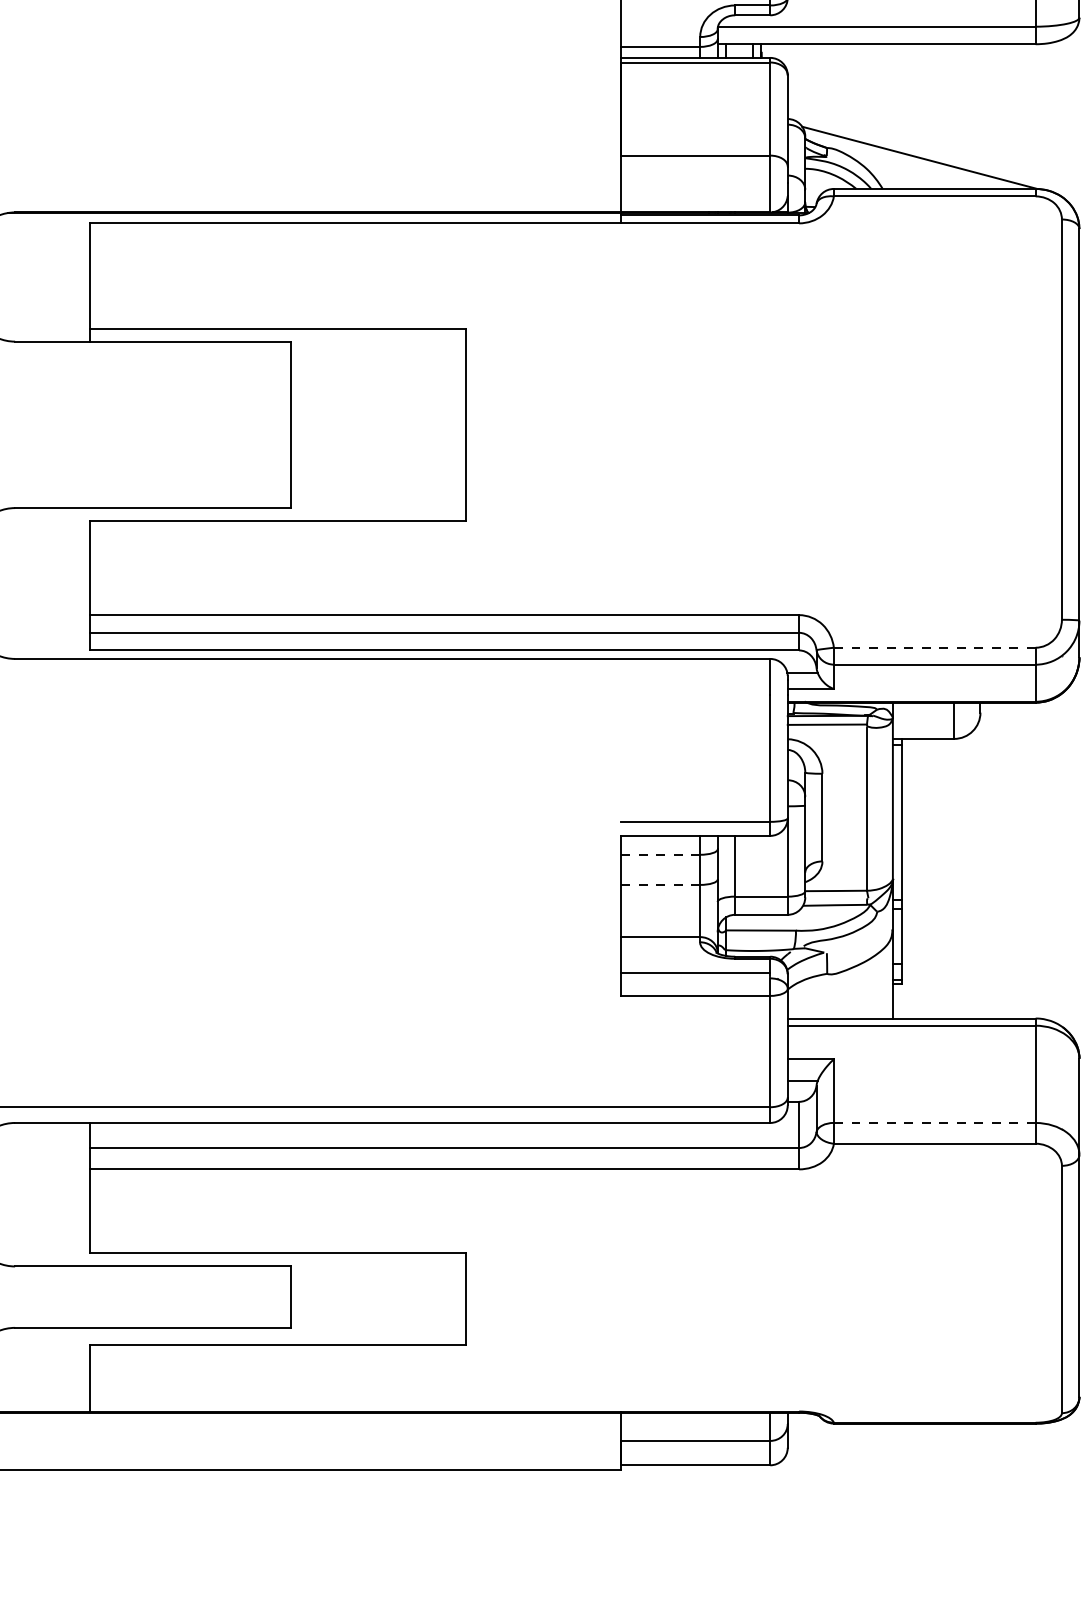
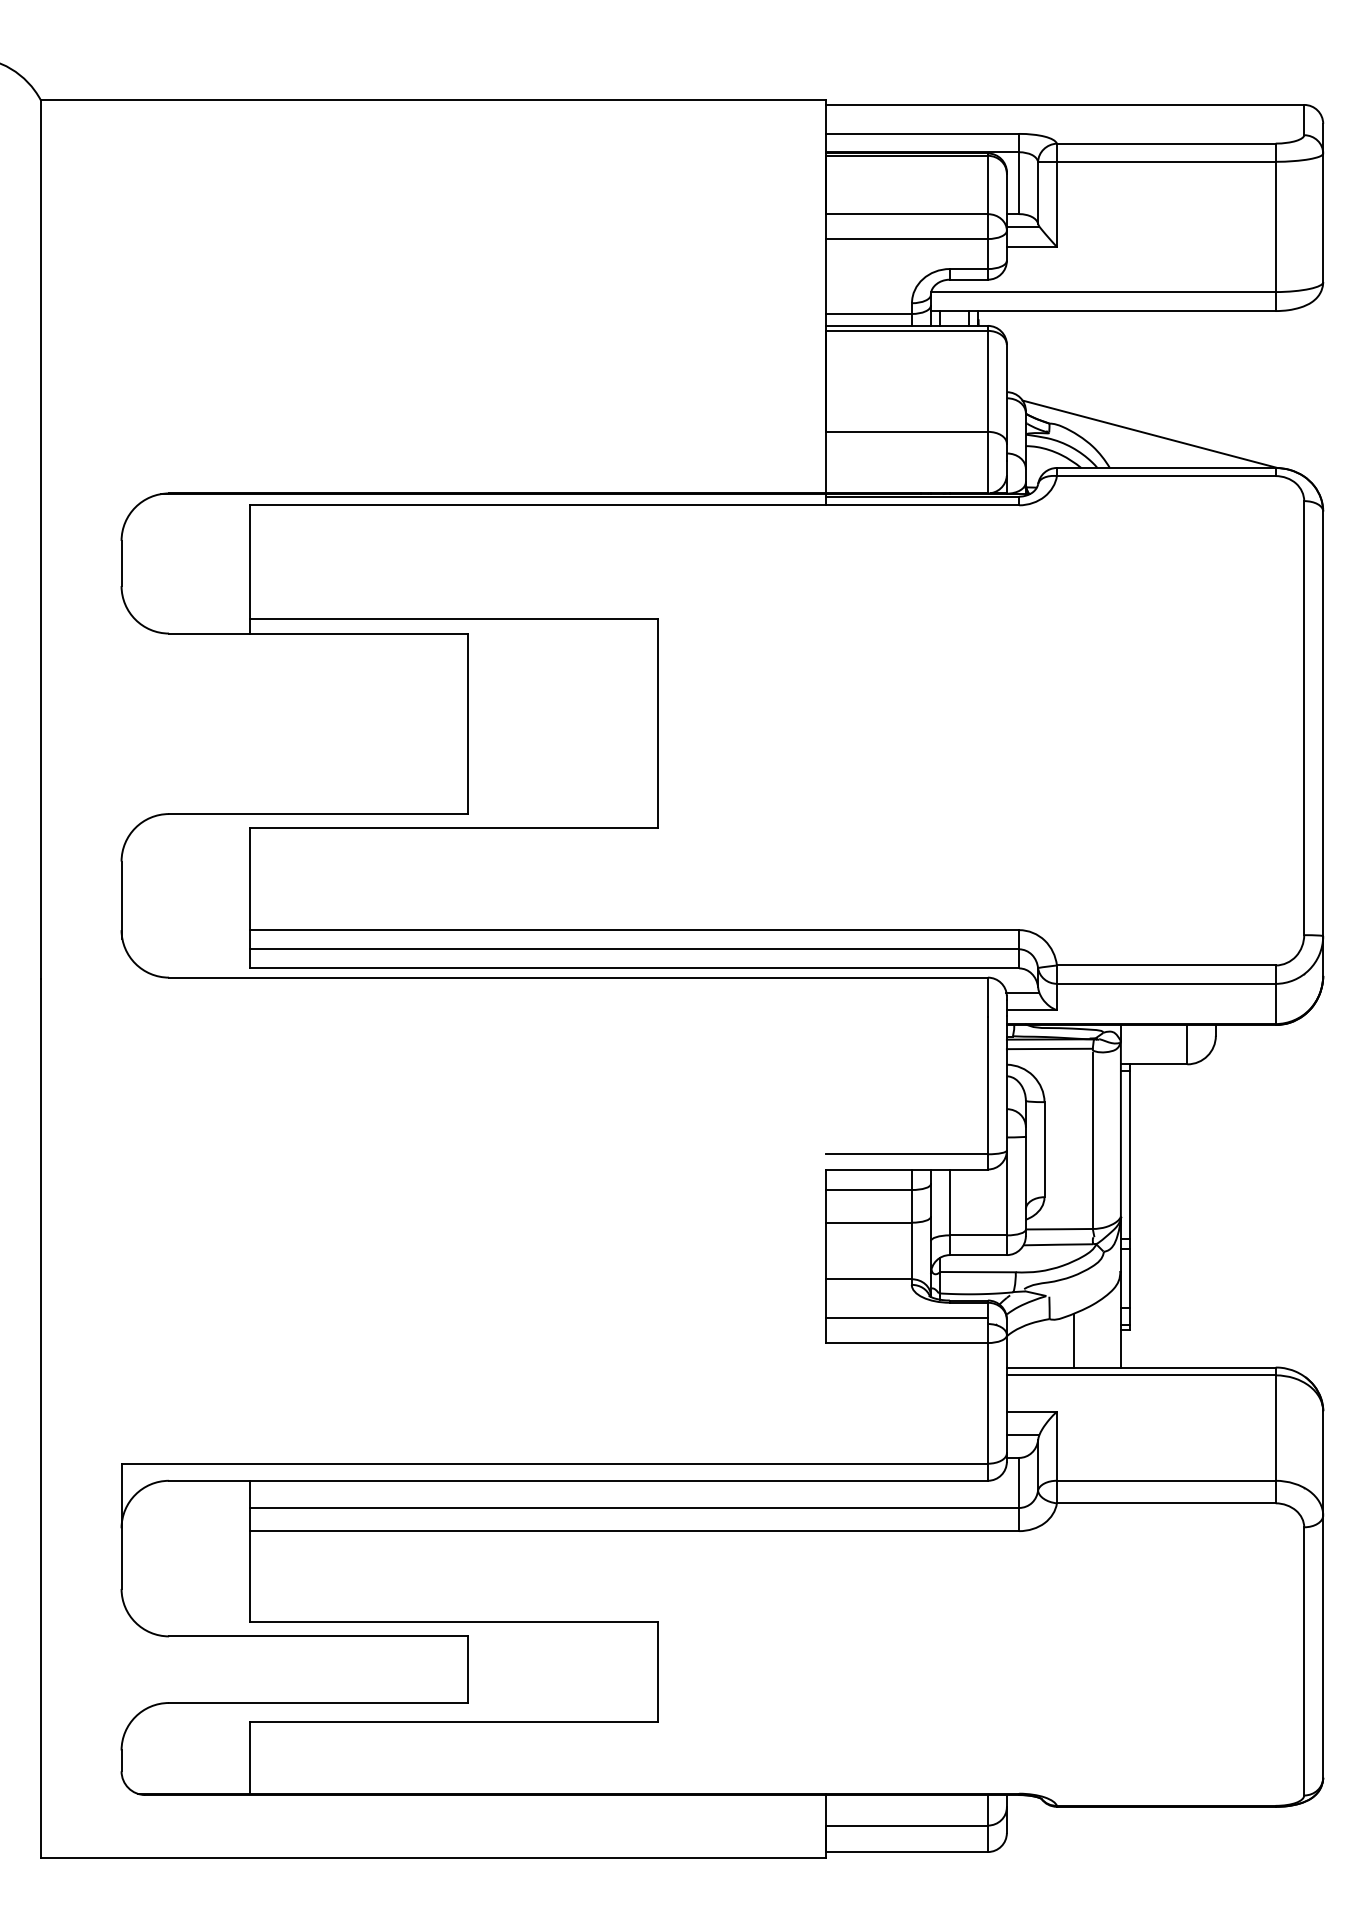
line: (934, 647) -> (1165, 965), dashed -> solid
line: (661, 855) -> (869, 1190), dashed -> solid
line: (661, 884) -> (869, 1222), dashed -> solid
line: (849, 993) -> (1073, 1340), added
line: (934, 1122) -> (1165, 1480), dashed -> solid

